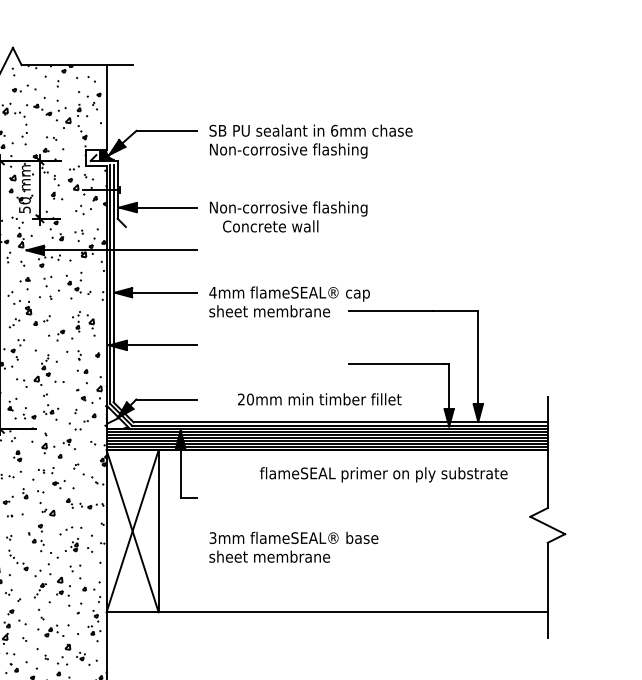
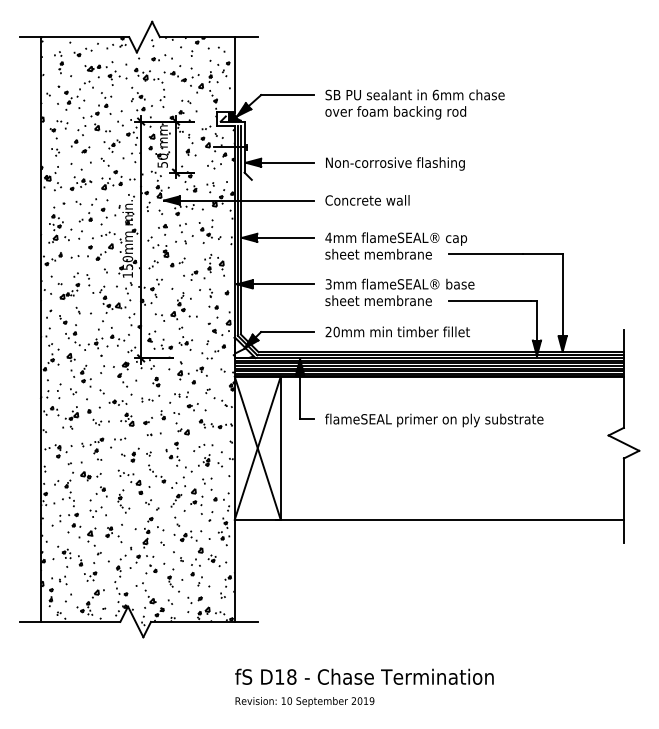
text: (288, 150) -> (395, 112), Non-corrosive flashing -> over foam backing rod
text: (270, 226) -> (367, 200), moved
text: (319, 398) -> (397, 331), moved
text: (384, 474) -> (434, 420), moved
text: (293, 547) -> (399, 292), moved

